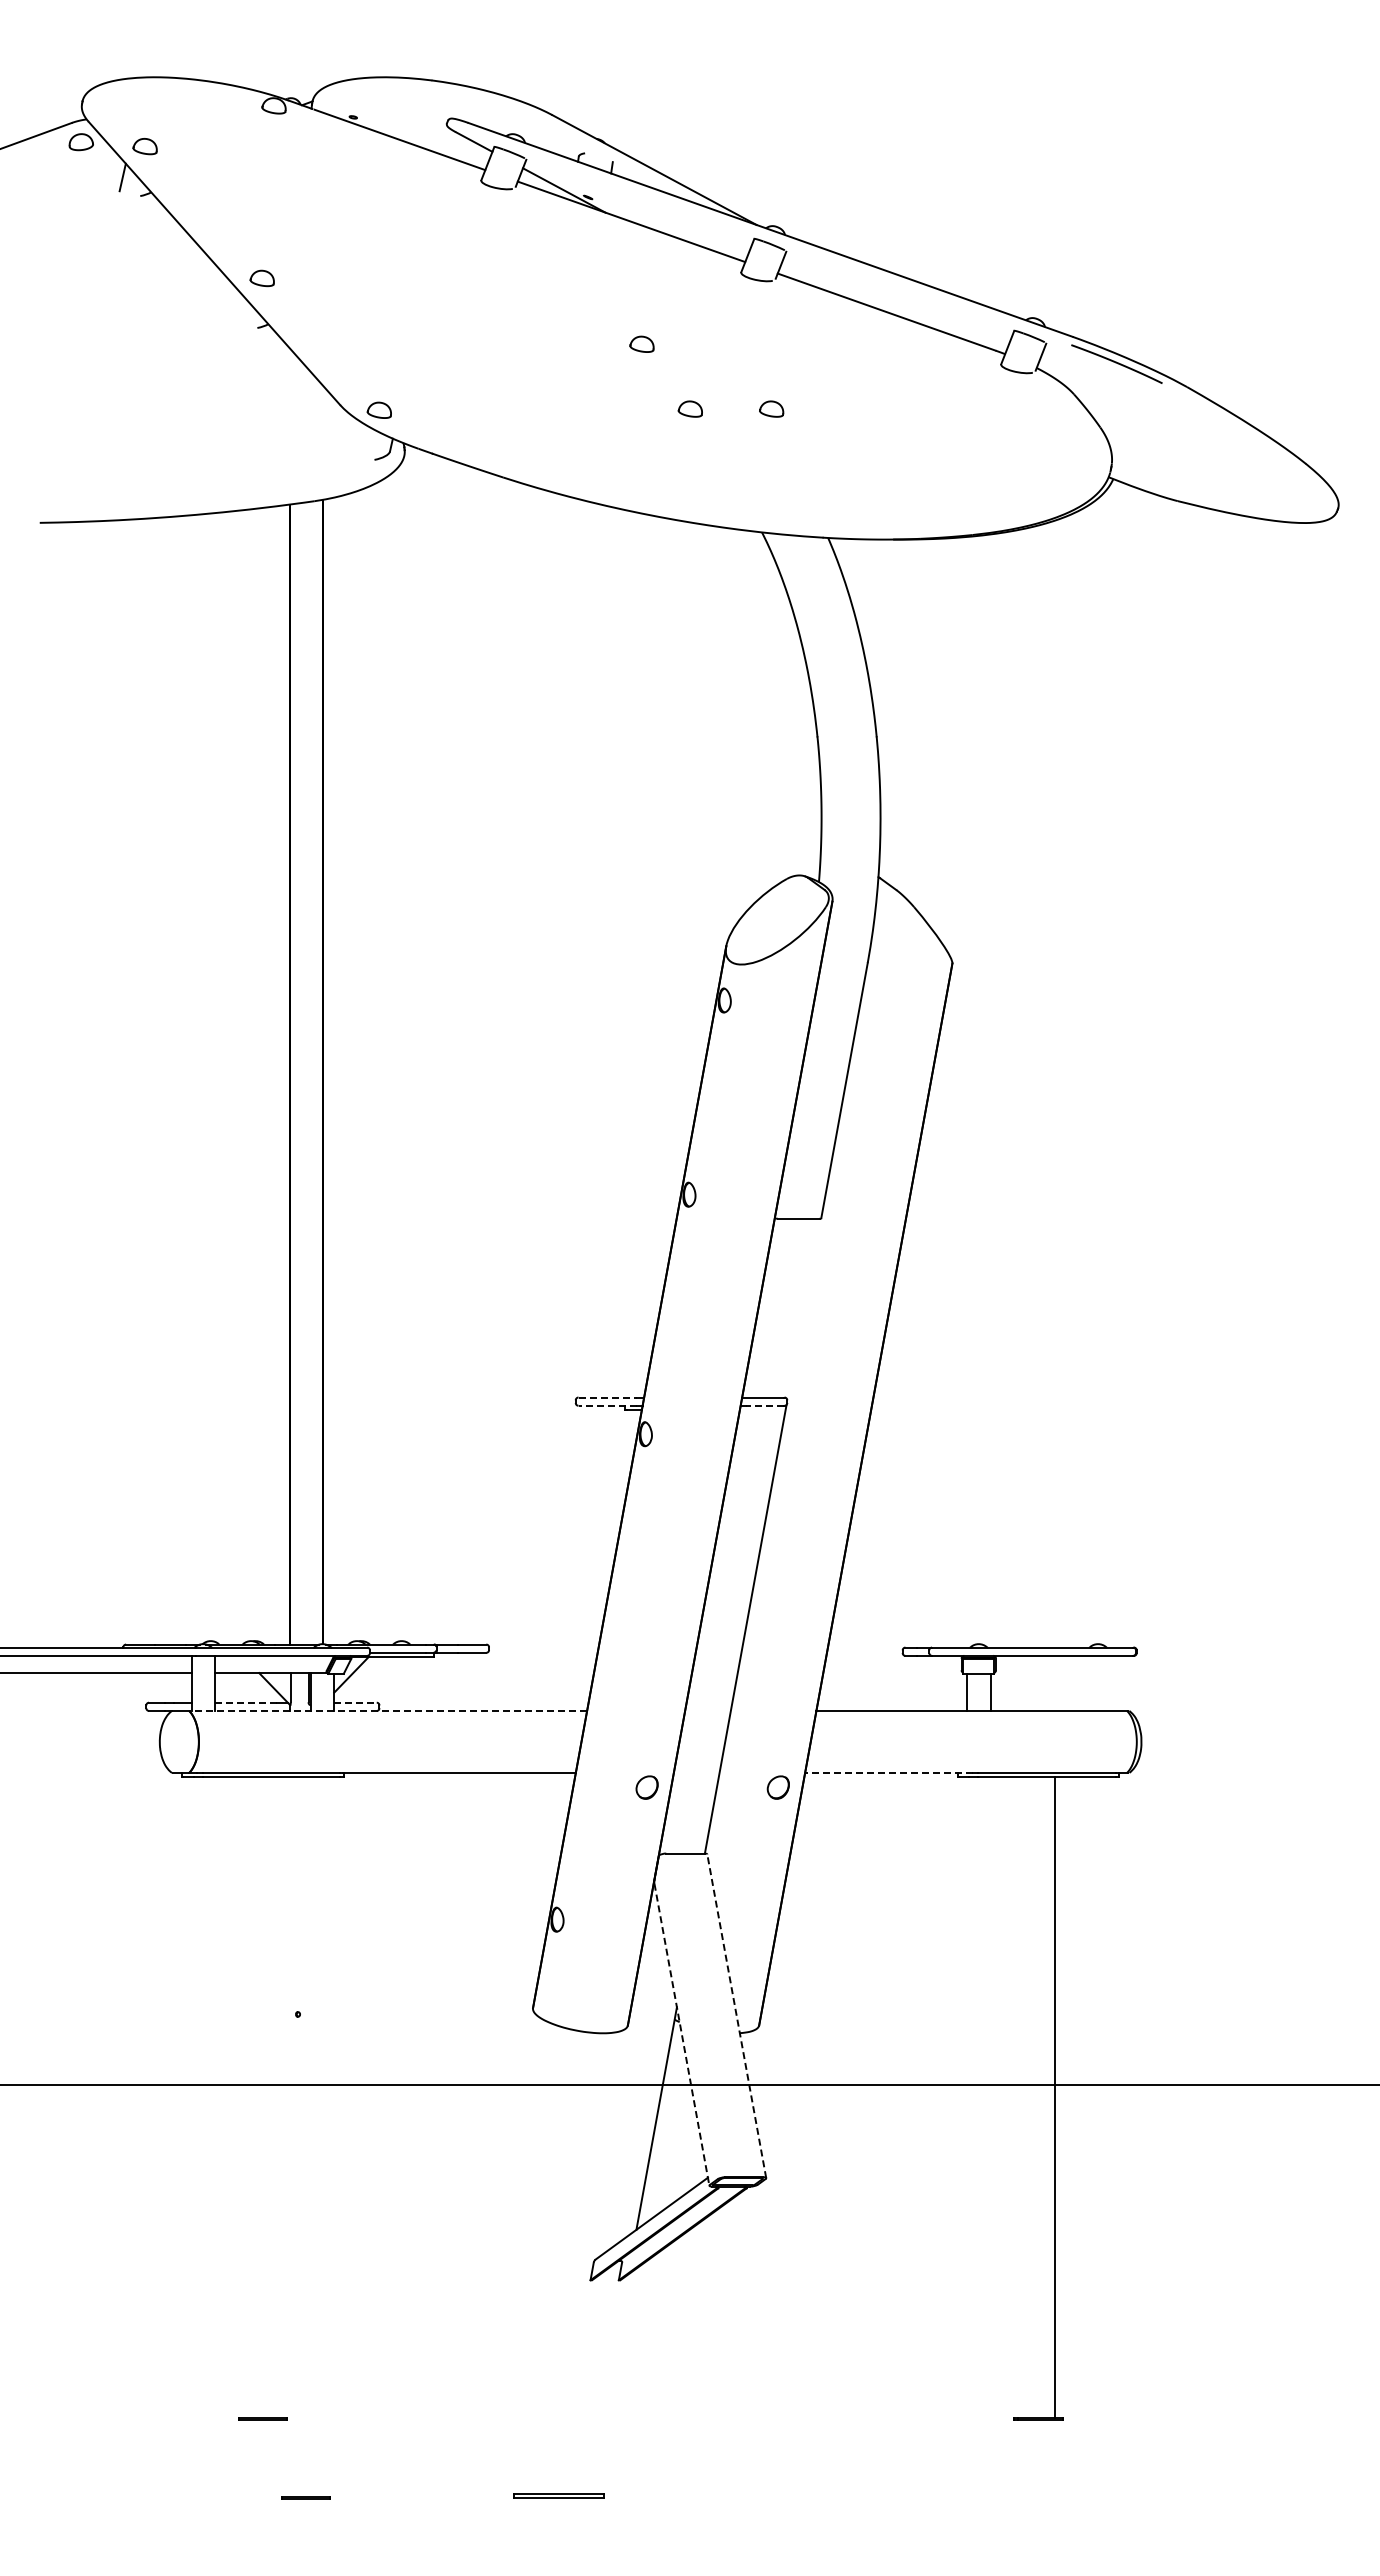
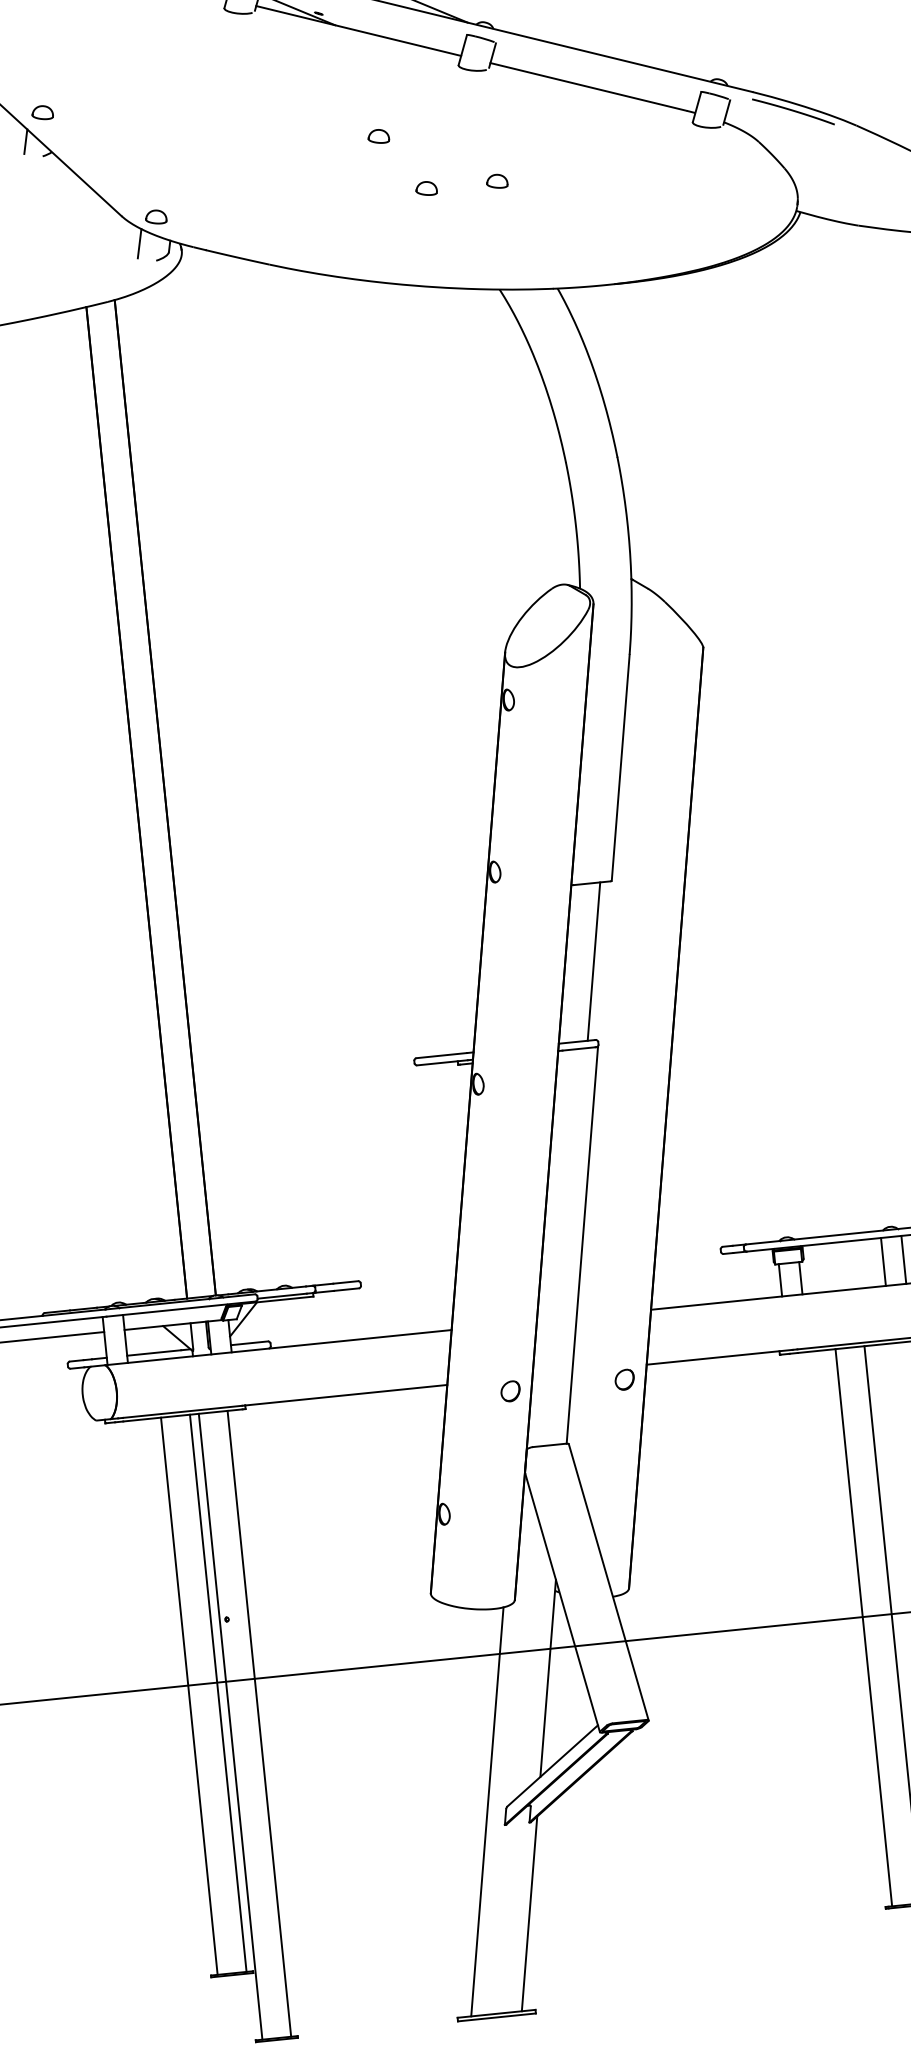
line: (239, 309) -> (25, 141), added
line: (357, 438) -> (139, 243), added
line: (791, 1307) -> (593, 961), added
line: (608, 1397) -> (442, 1055), dashed -> solid
line: (607, 1405) -> (442, 1062), dashed -> solid
line: (764, 1405) -> (578, 1048), dashed -> solid
line: (1086, 1682) -> (883, 1261), added
line: (1109, 1682) -> (903, 1259), added
line: (246, 1702) -> (154, 1352), dashed -> solid
line: (355, 1702) -> (249, 1343), dashed -> solid
line: (388, 1710) -> (278, 1347), dashed -> solid
line: (889, 1772) -> (720, 1356), dashed -> solid
line: (736, 2015) -> (608, 1581), dashed -> solid
line: (682, 2035) -> (563, 1603), dashed -> solid
line: (246, 2097) -> (189, 1696), added
line: (279, 2097) -> (218, 1693), added
line: (1021, 2097) -> (863, 1627), added
line: (289, 2136) -> (230, 1726), added
line: (322, 2136) -> (259, 1723), added
line: (572, 2263) -> (487, 1811), added
line: (608, 2384) -> (529, 1913), added

